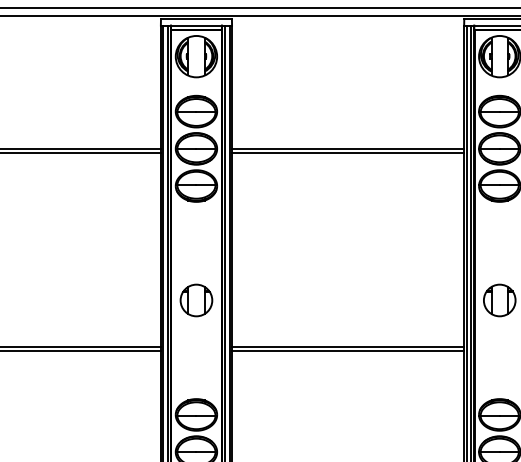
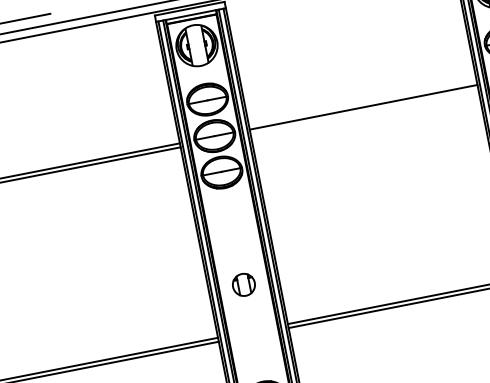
line: (348, 153) -> (364, 111), removed
part: (196, 300) -> (243, 284), size x0.7

